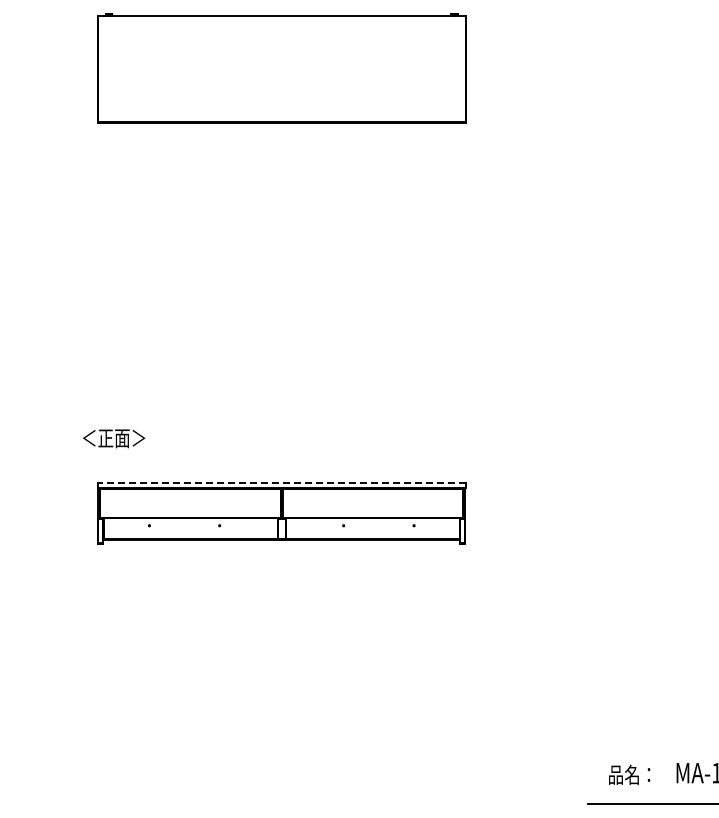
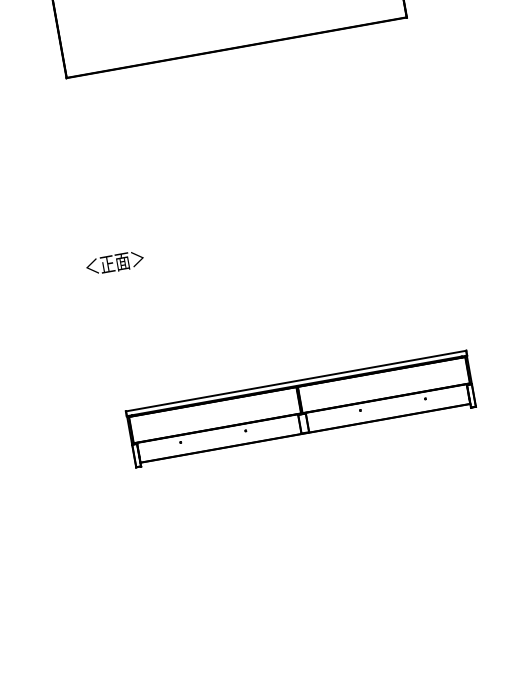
text: (114, 438) -> (115, 262), moved
line: (281, 482) -> (295, 380), dashed -> solid

